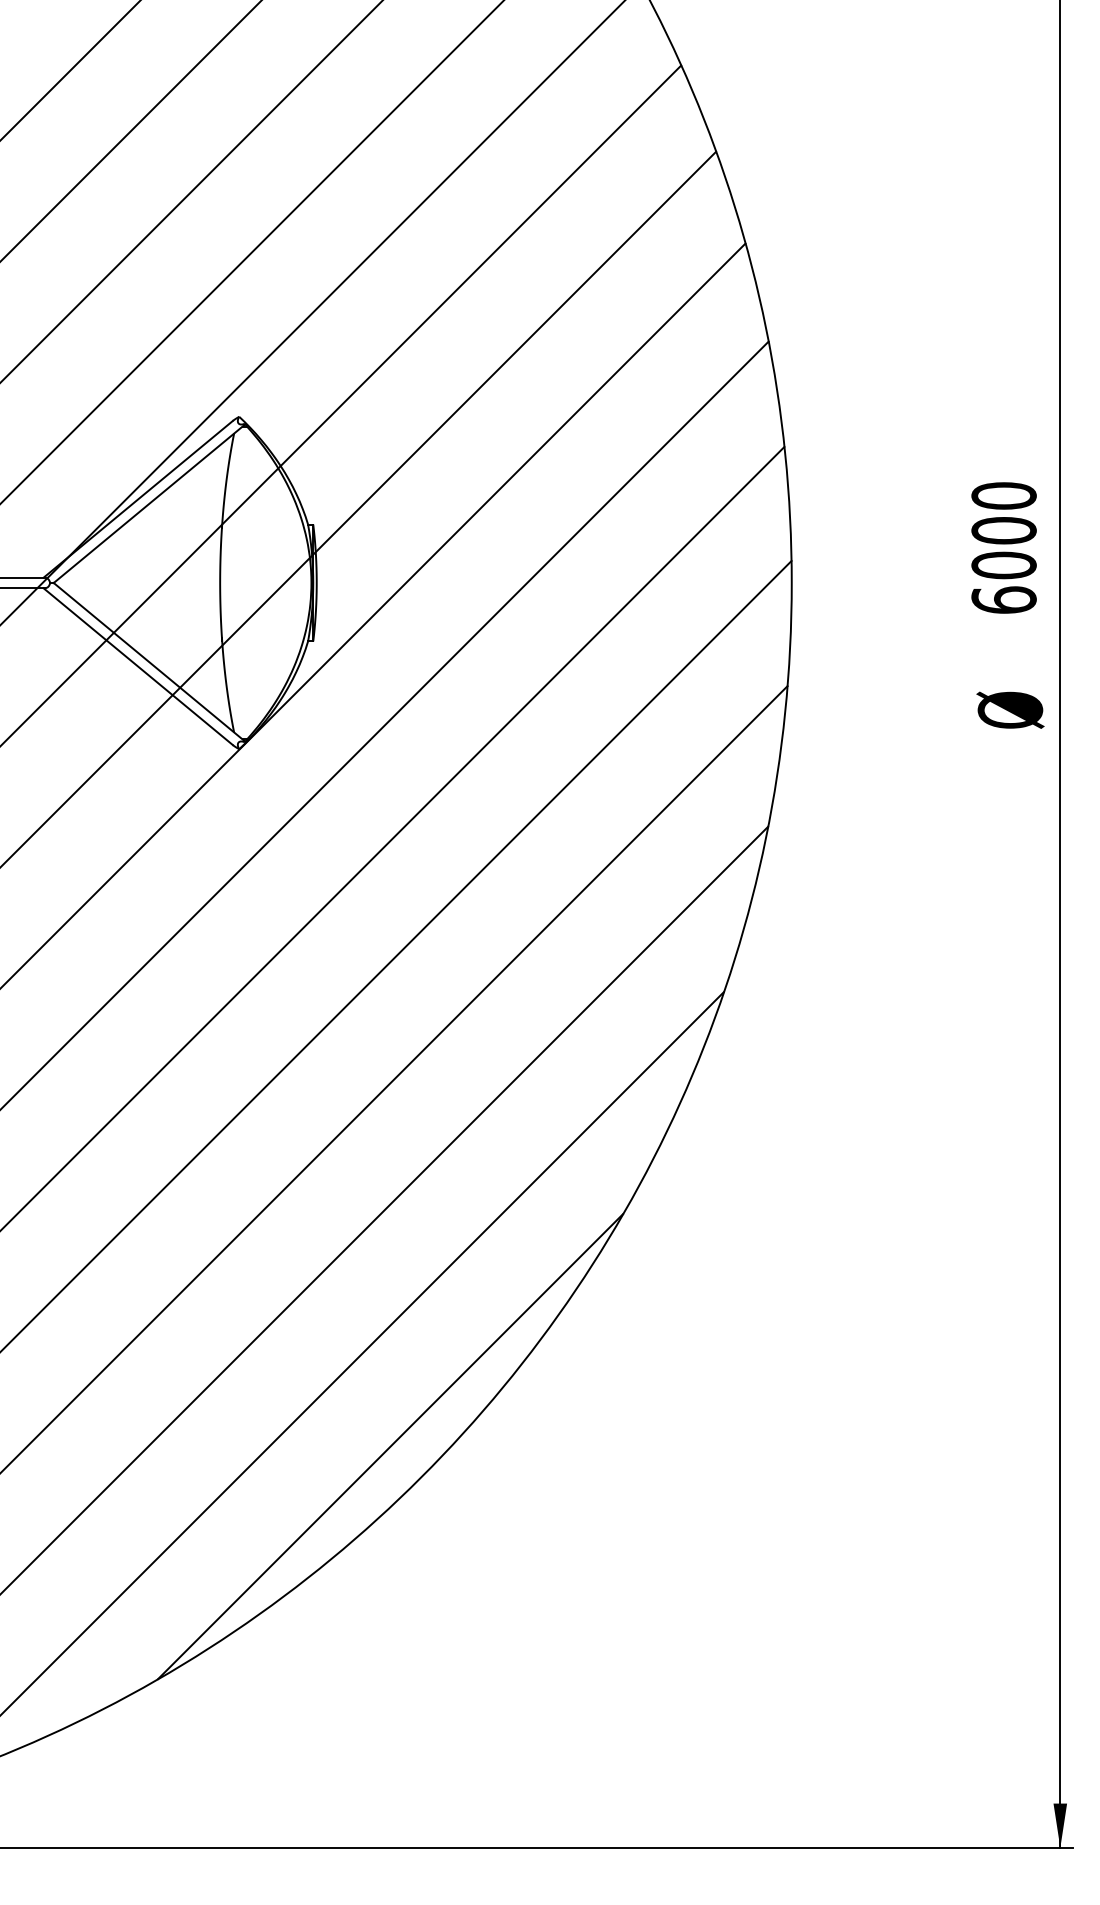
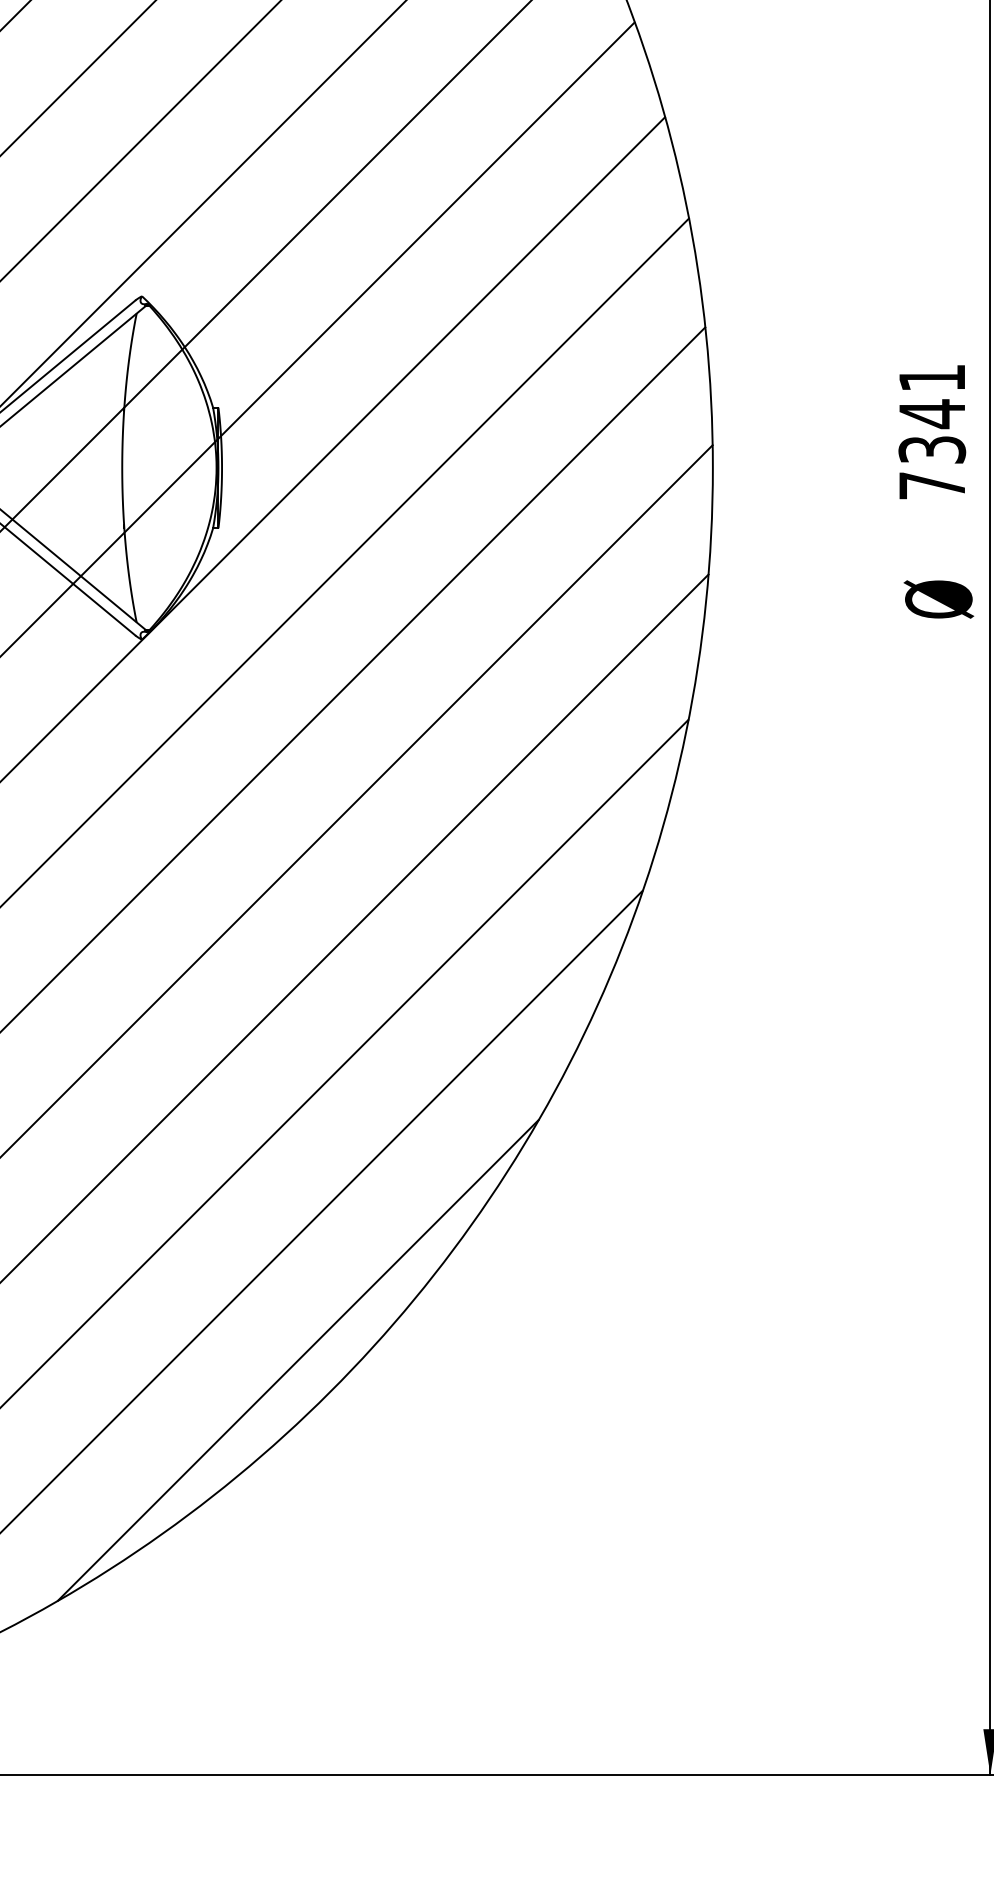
text: (1003, 547) -> (931, 431), 6000 -> 7341

